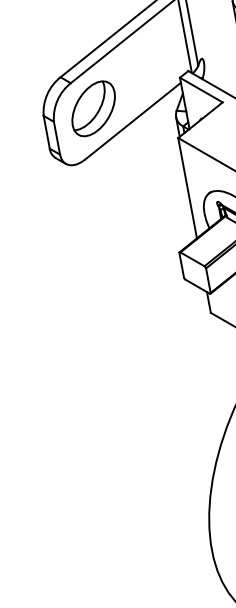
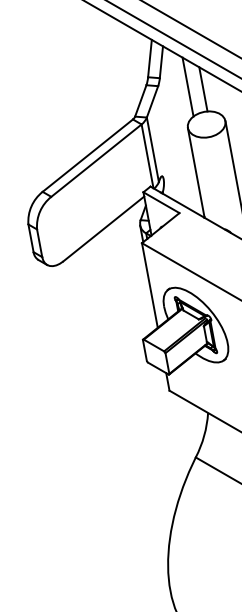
part: (93, 108) -> (70, 218), removed

